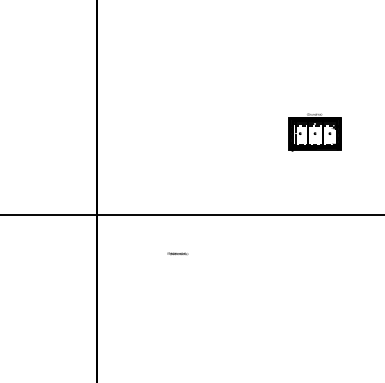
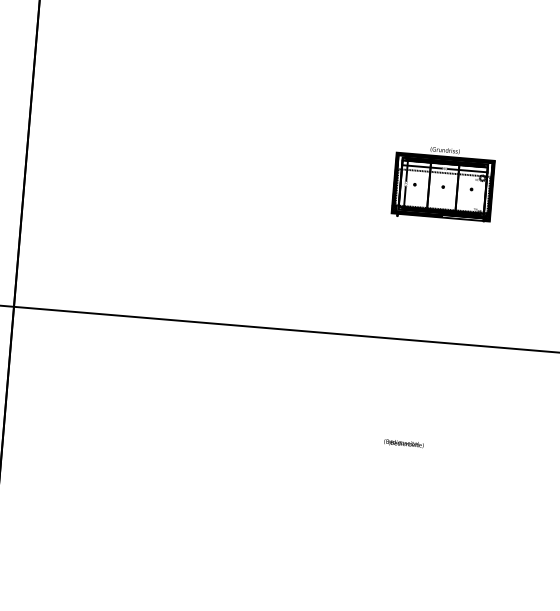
text: (177, 253) -> (403, 442), moved

